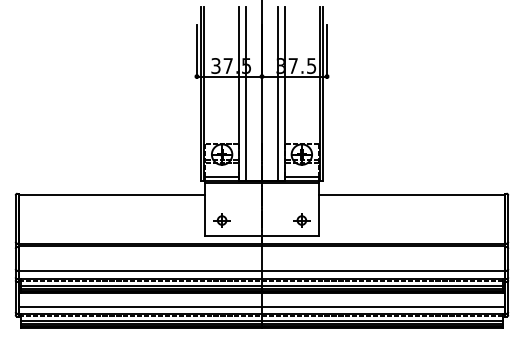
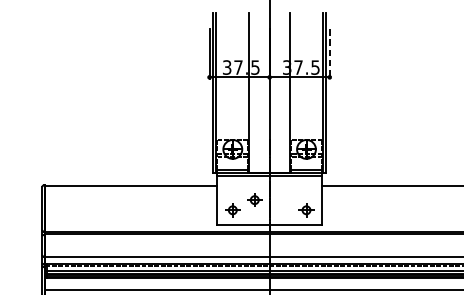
line: (327, 51) -> (330, 54), solid -> dashed
line: (245, 93) -> (254, 92), removed
line: (278, 93) -> (284, 92), removed
part: (245, 209) -> (254, 200), added

